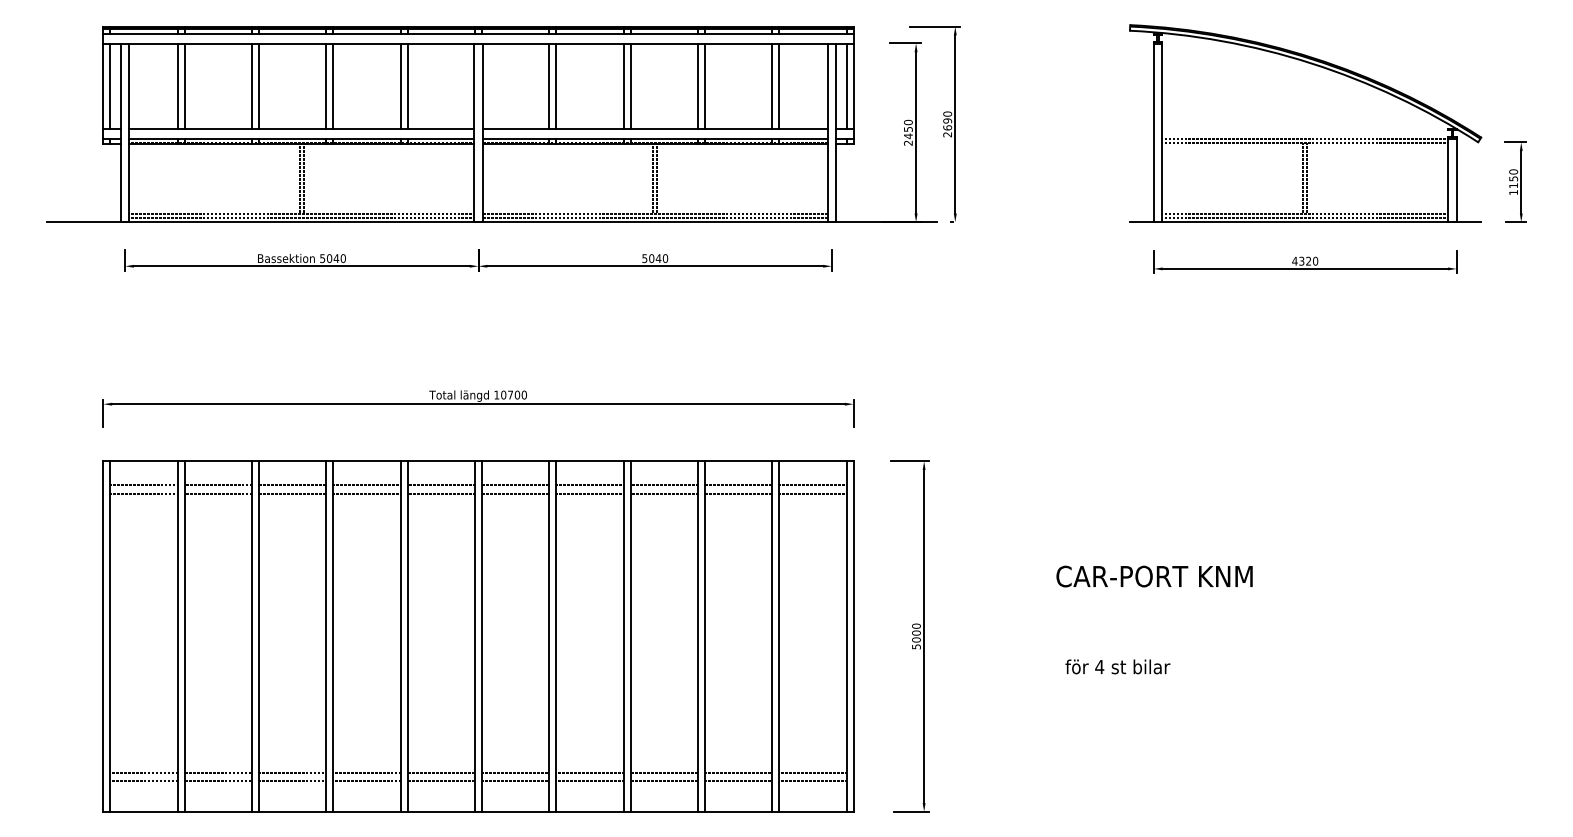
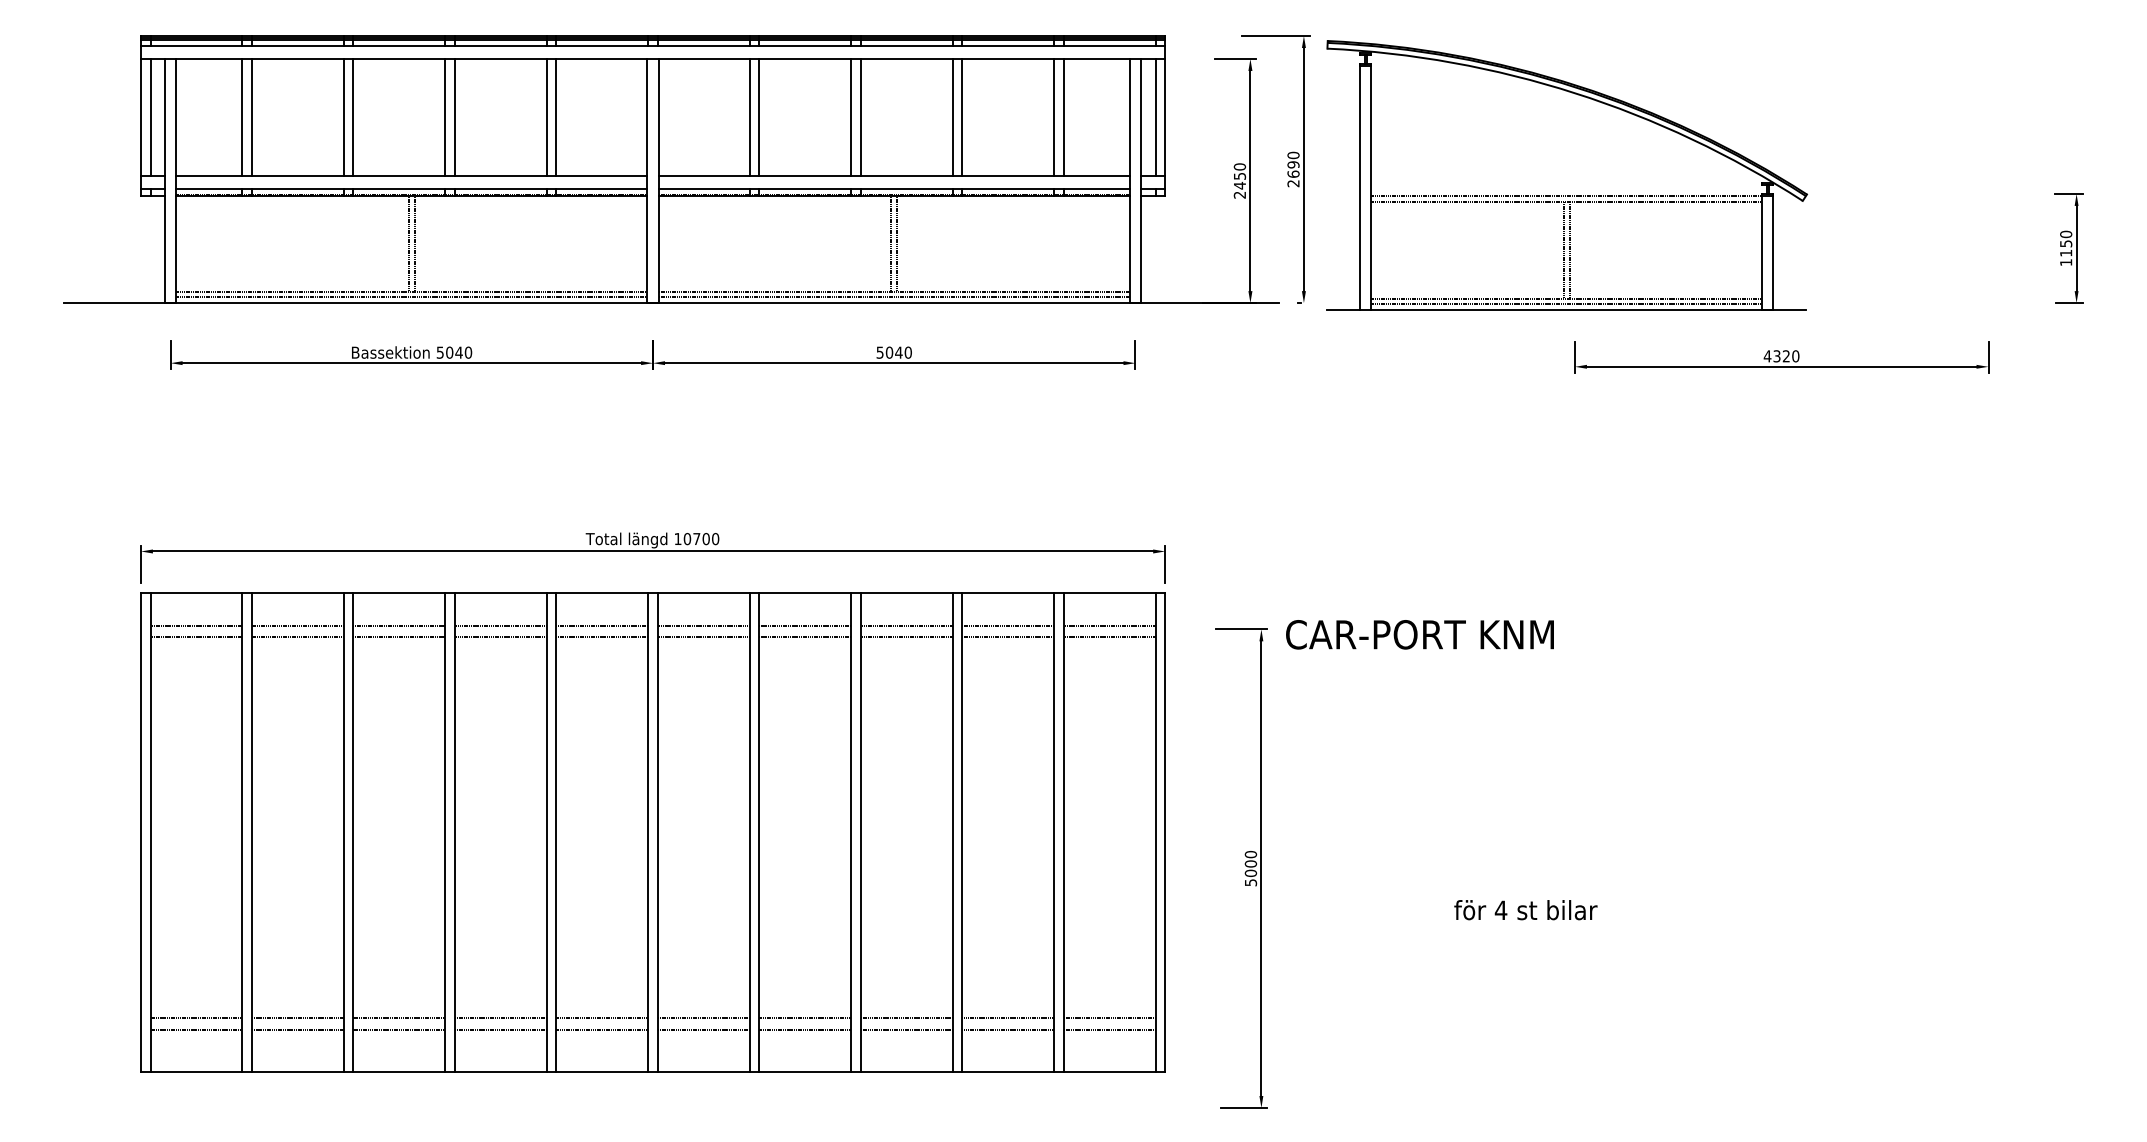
part: (1305, 123) -> (1566, 175), moved
text: (1154, 576) -> (1419, 634), moved
part: (478, 636) -> (652, 832), moved

